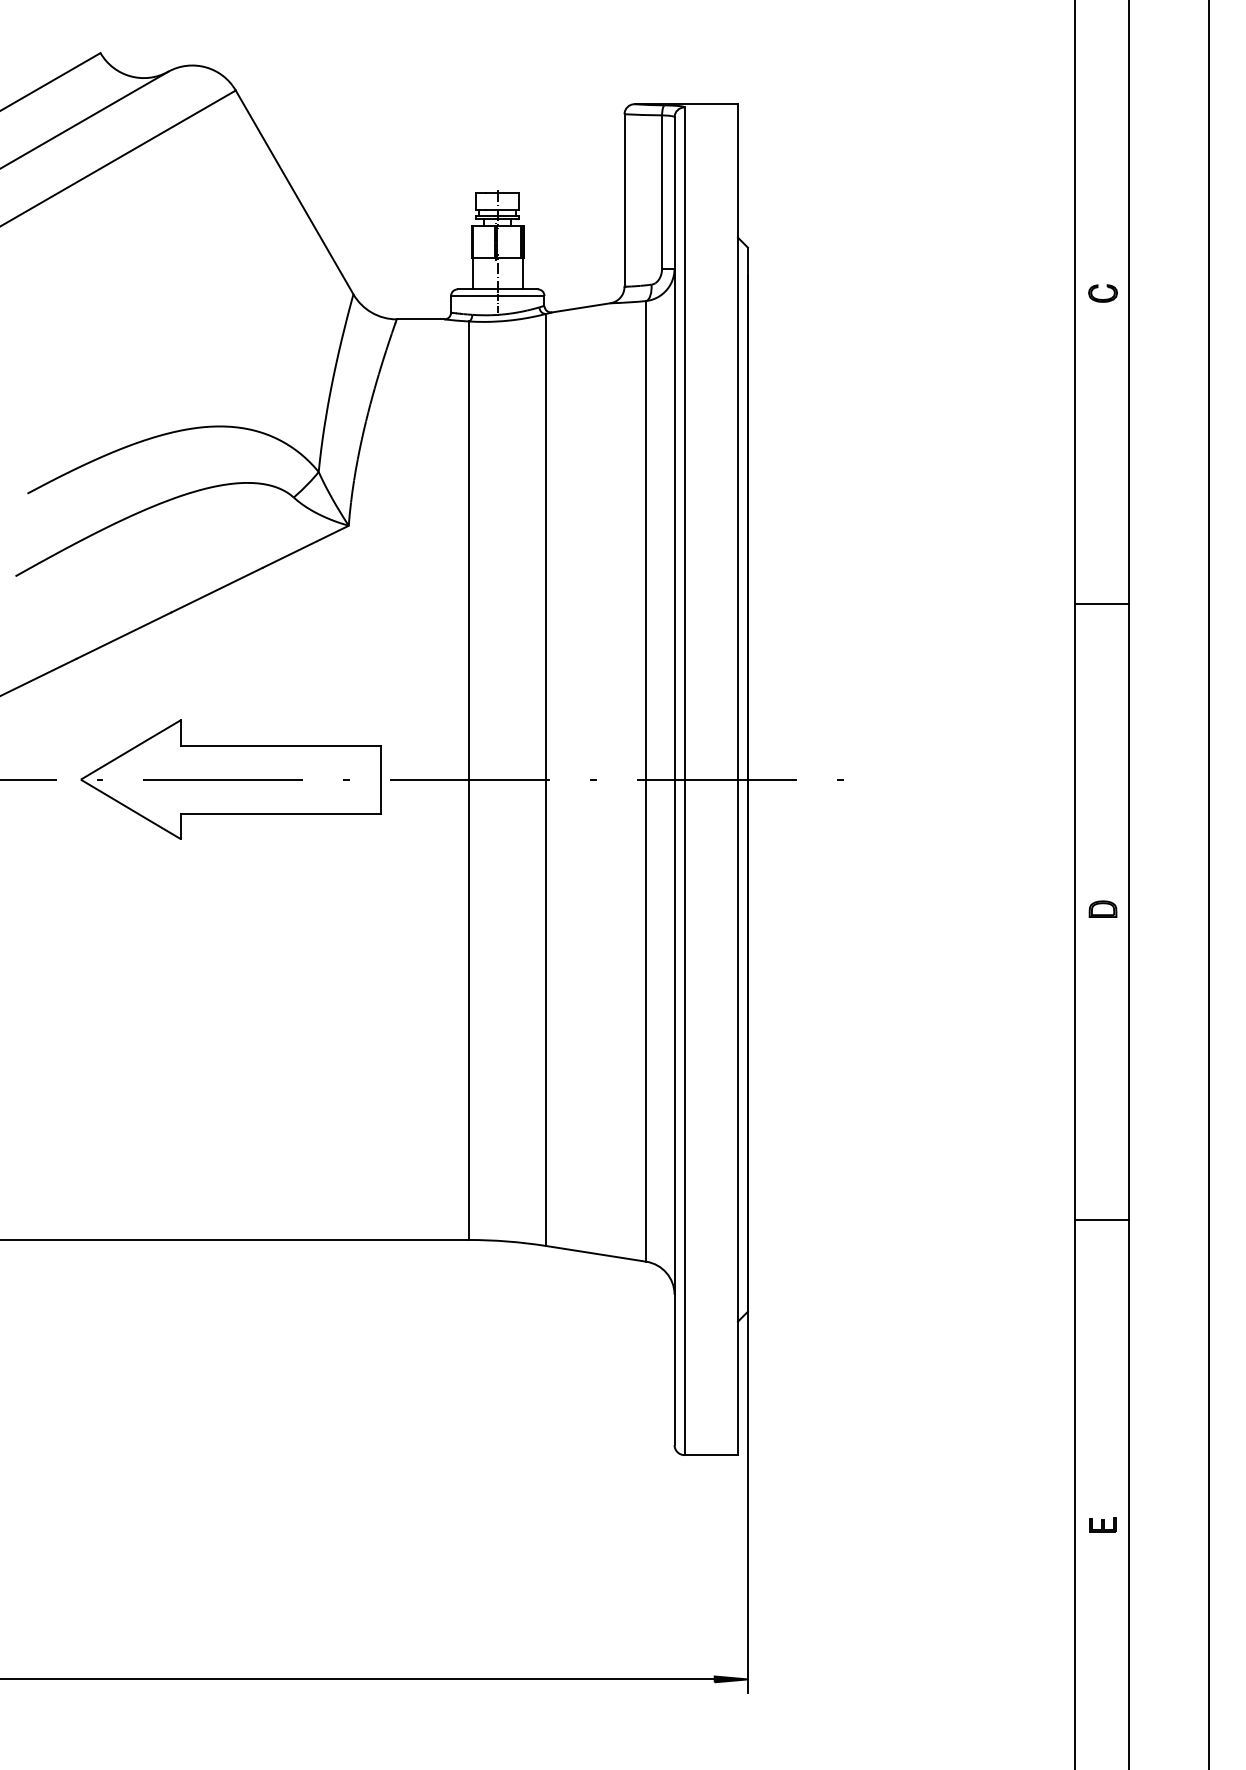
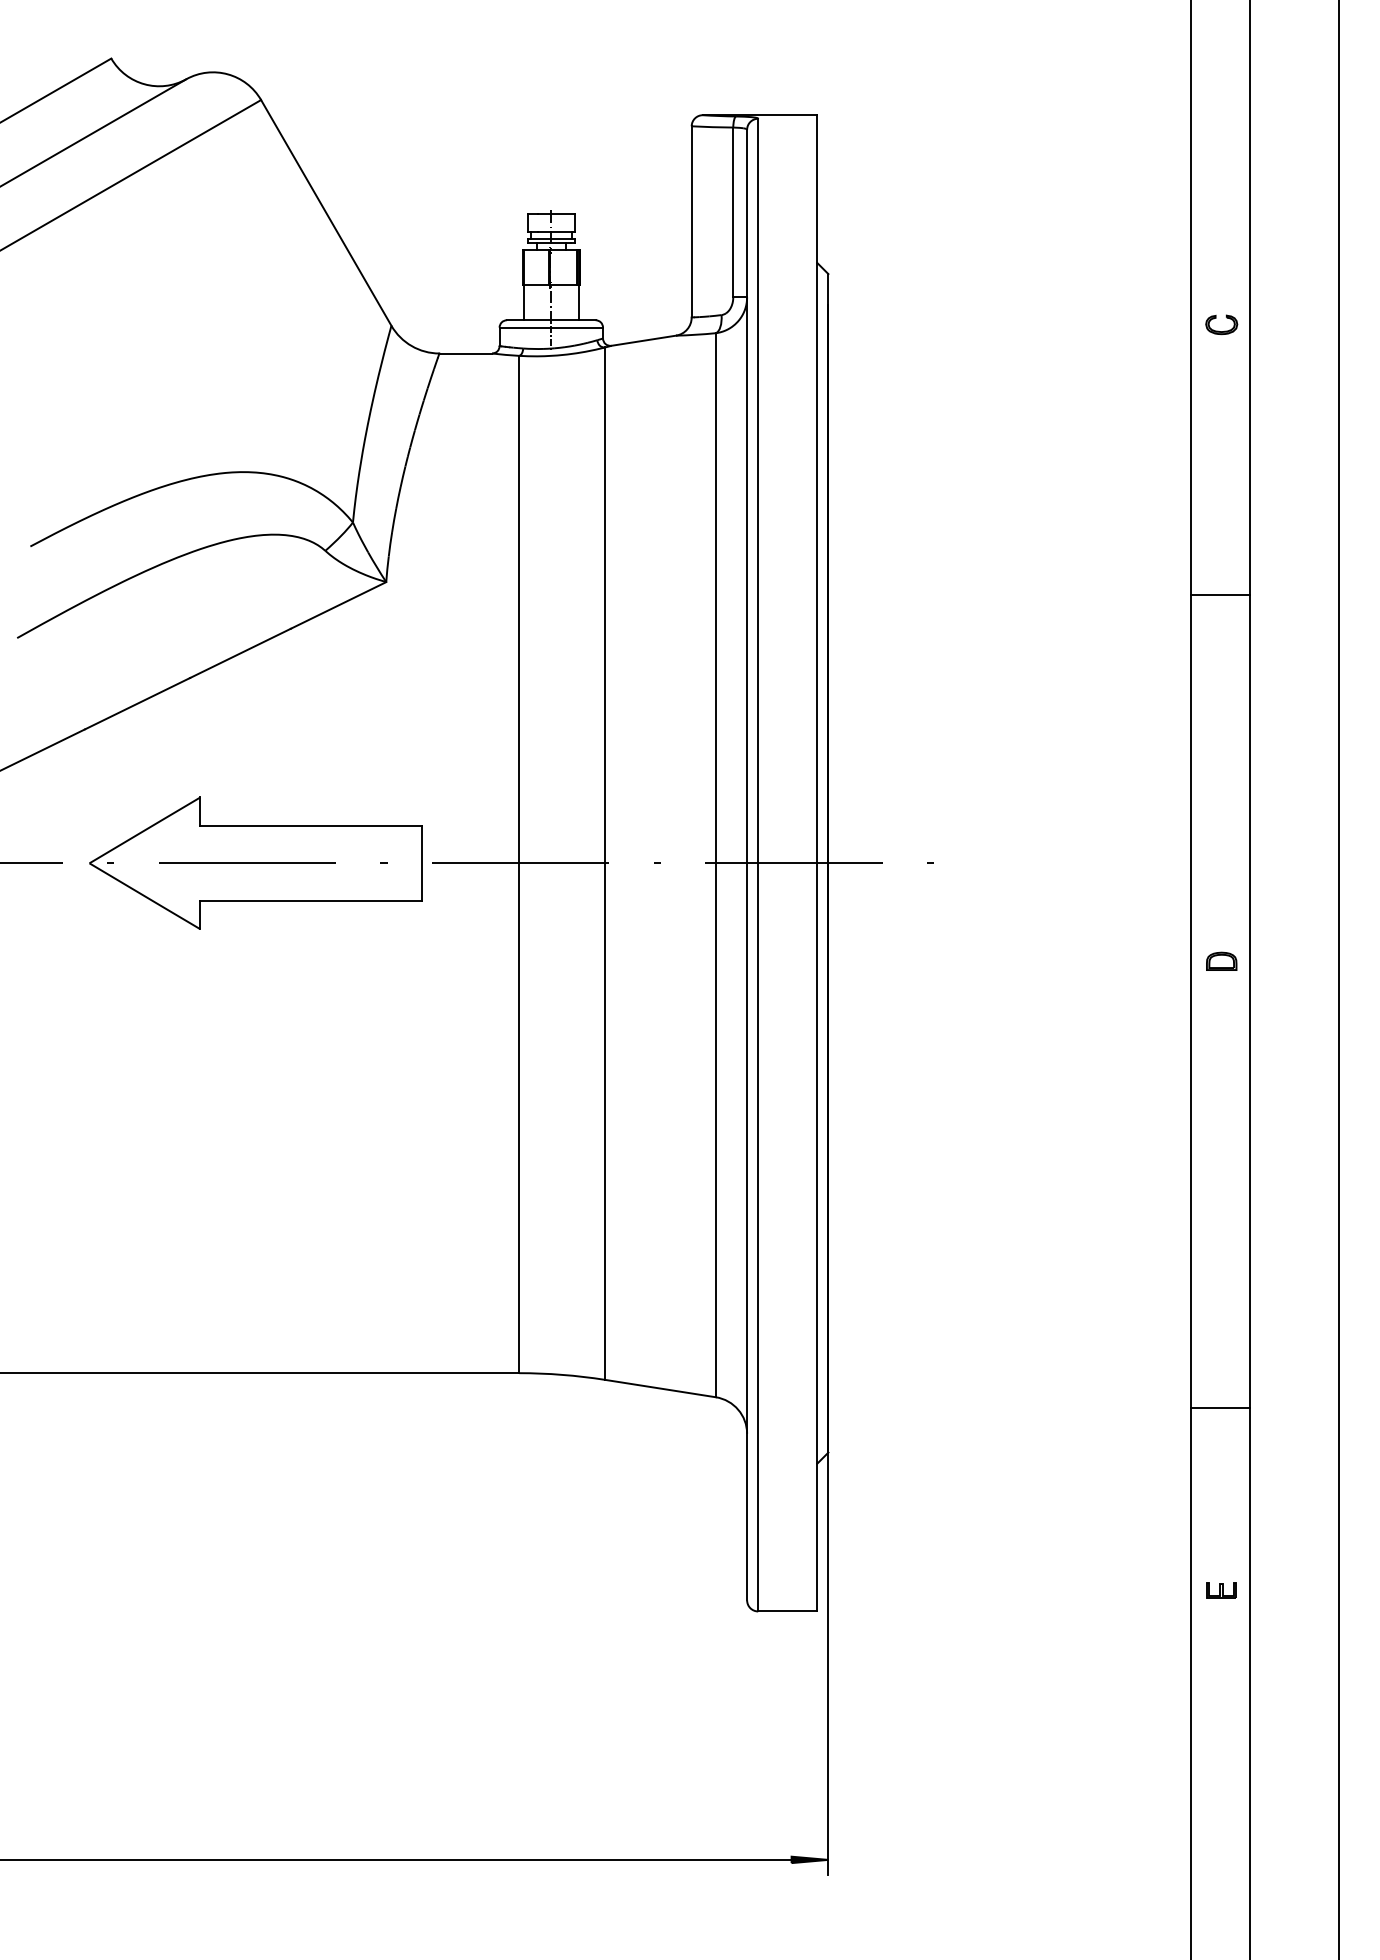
line: (1101, 603) -> (1219, 595), moved
part: (1102, 908) -> (1221, 960), moved
line: (1101, 1219) -> (1219, 1408), moved
part: (1102, 1524) -> (1221, 1589), moved

